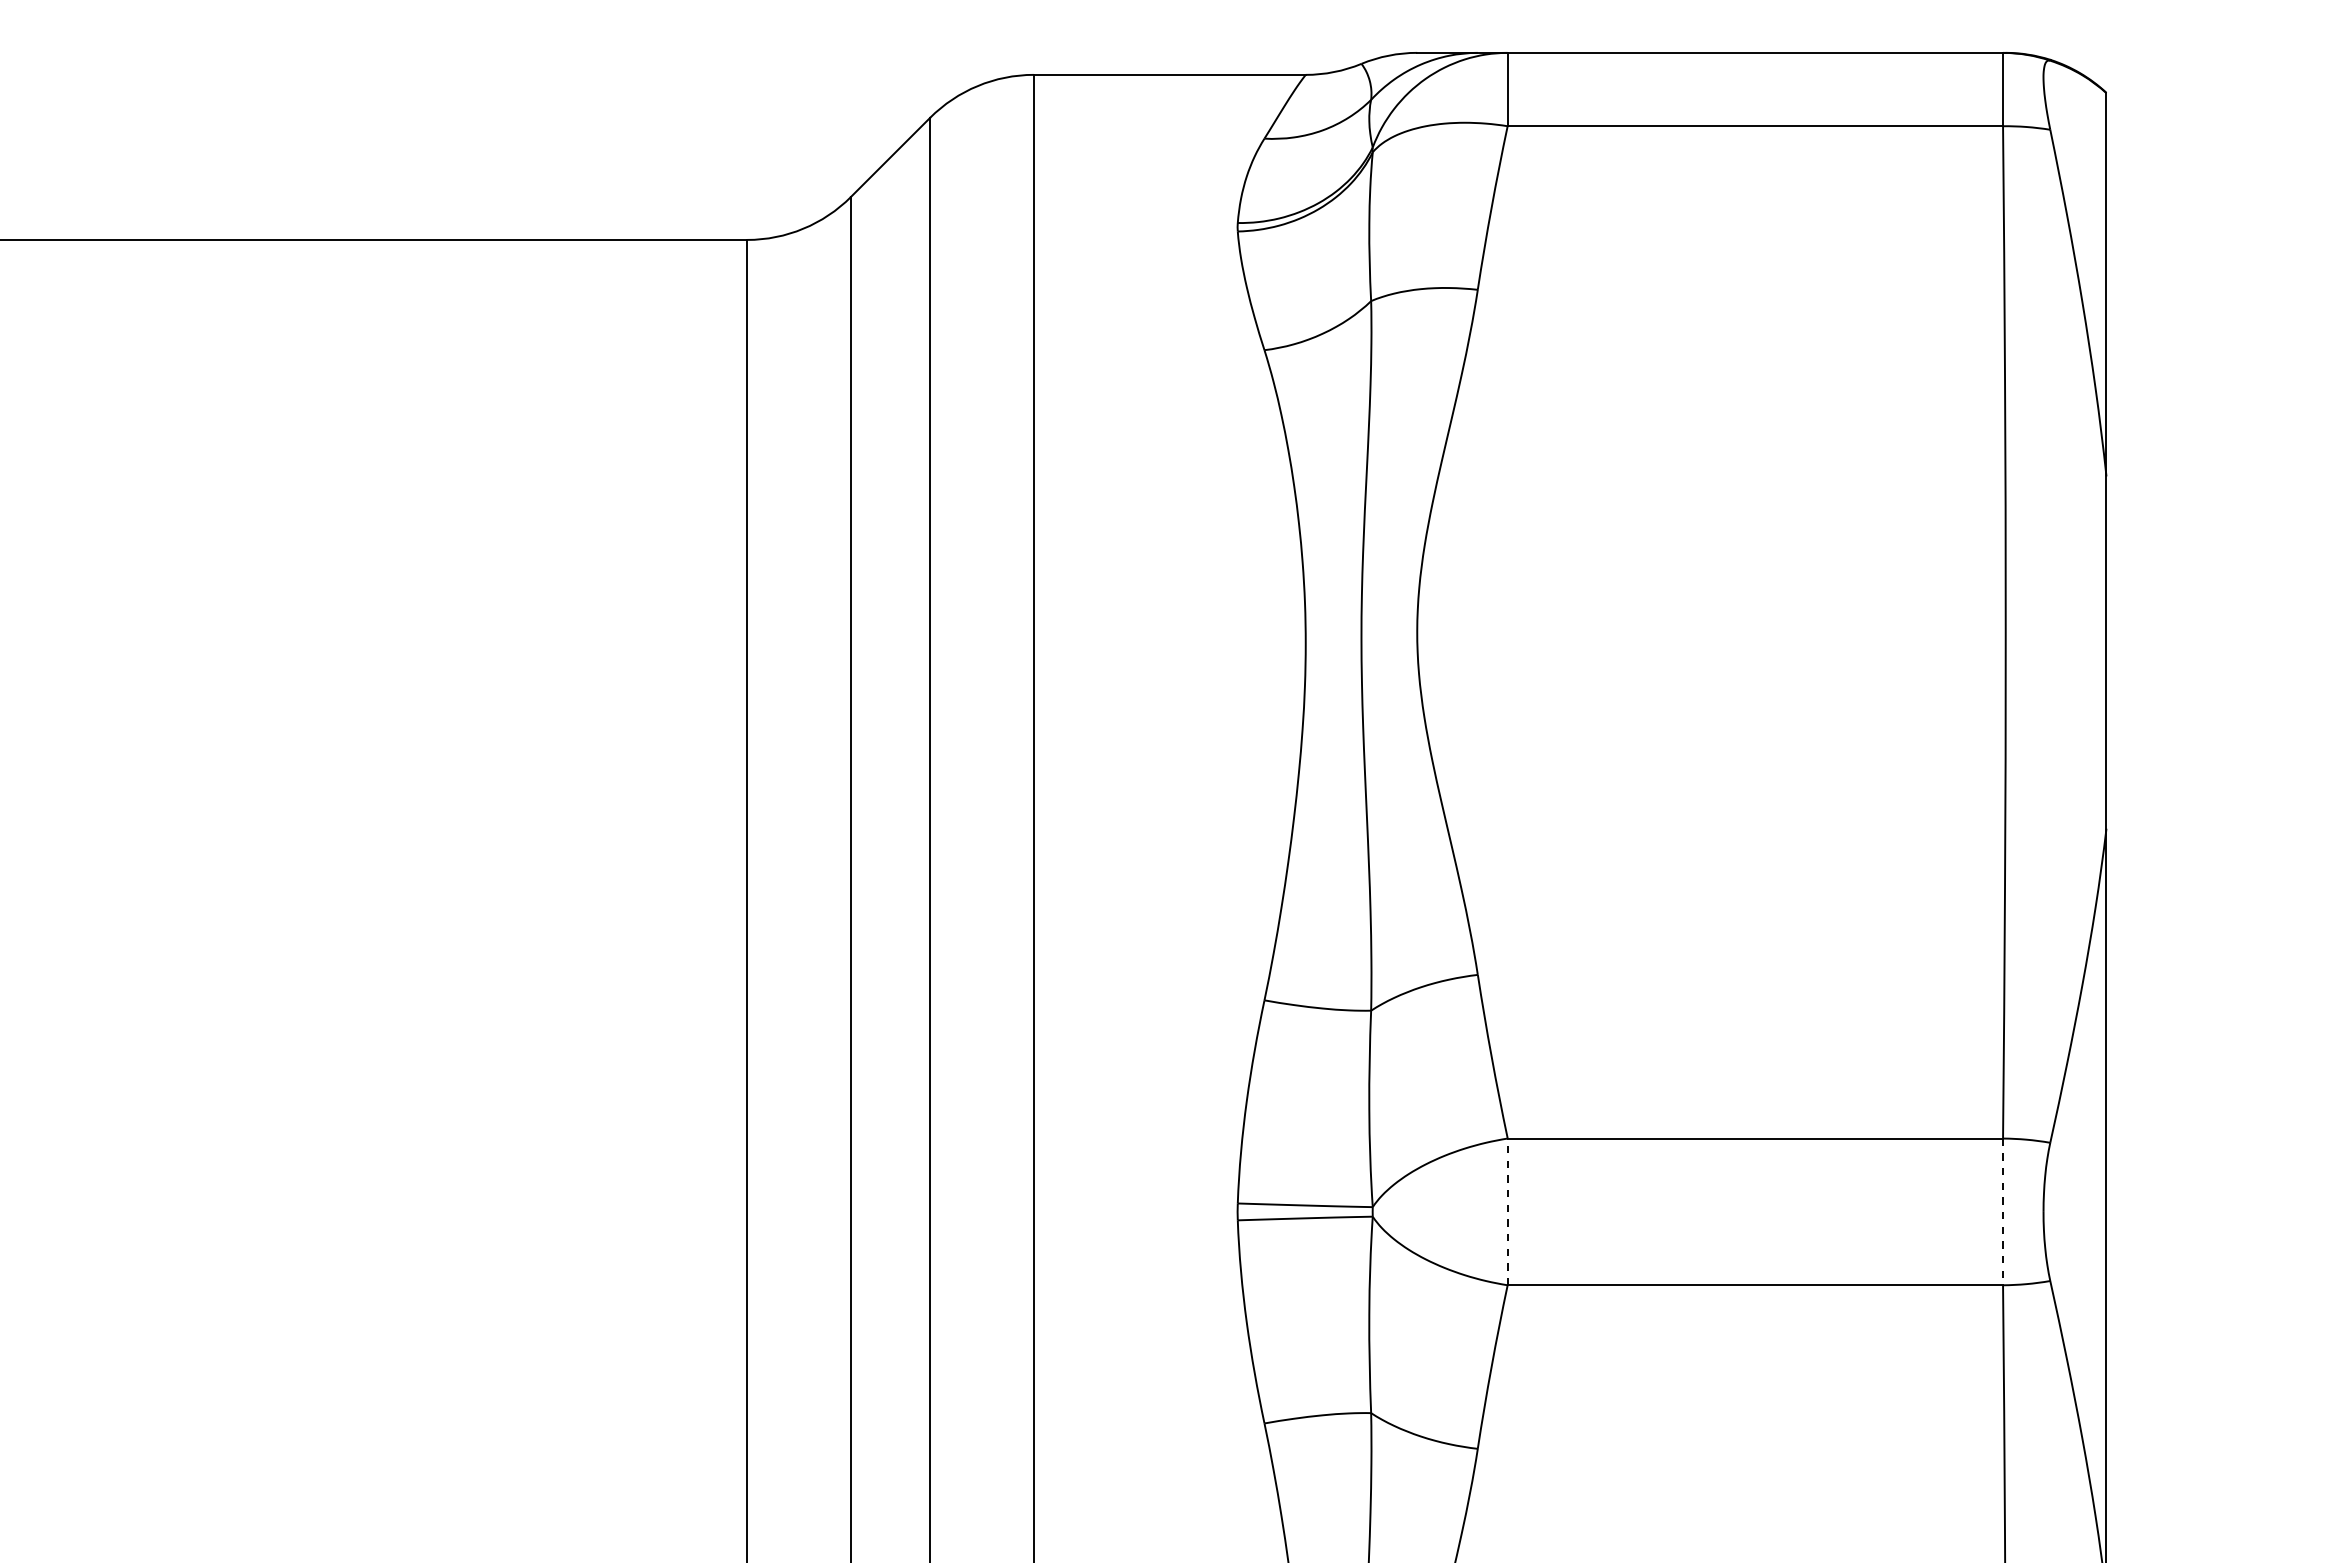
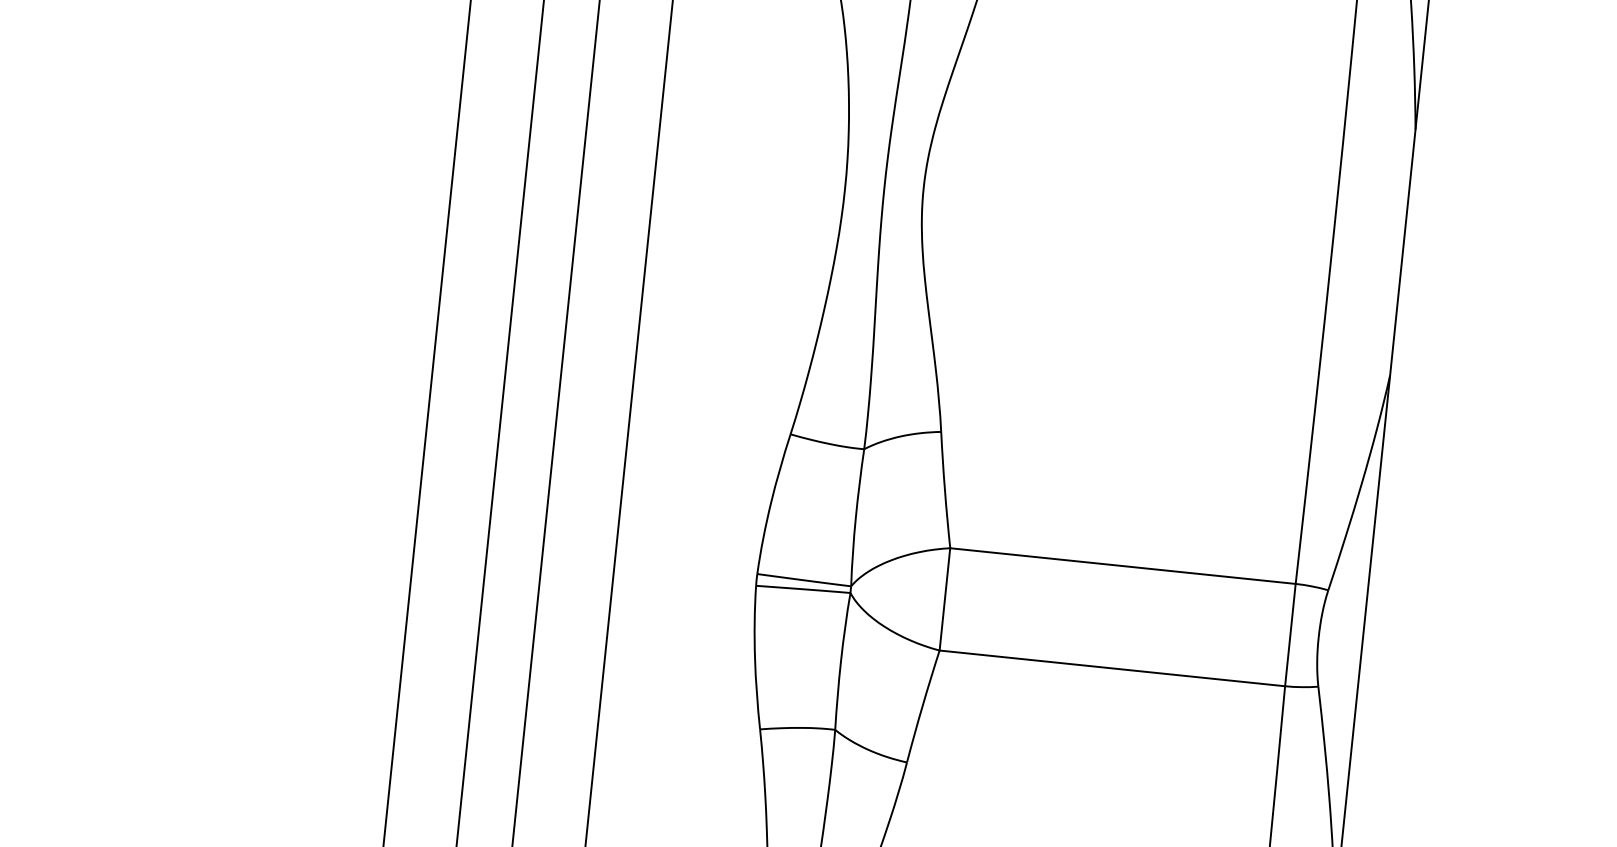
line: (1507, 1211) -> (944, 599), dashed -> solid
line: (2003, 1212) -> (1290, 635), dashed -> solid

